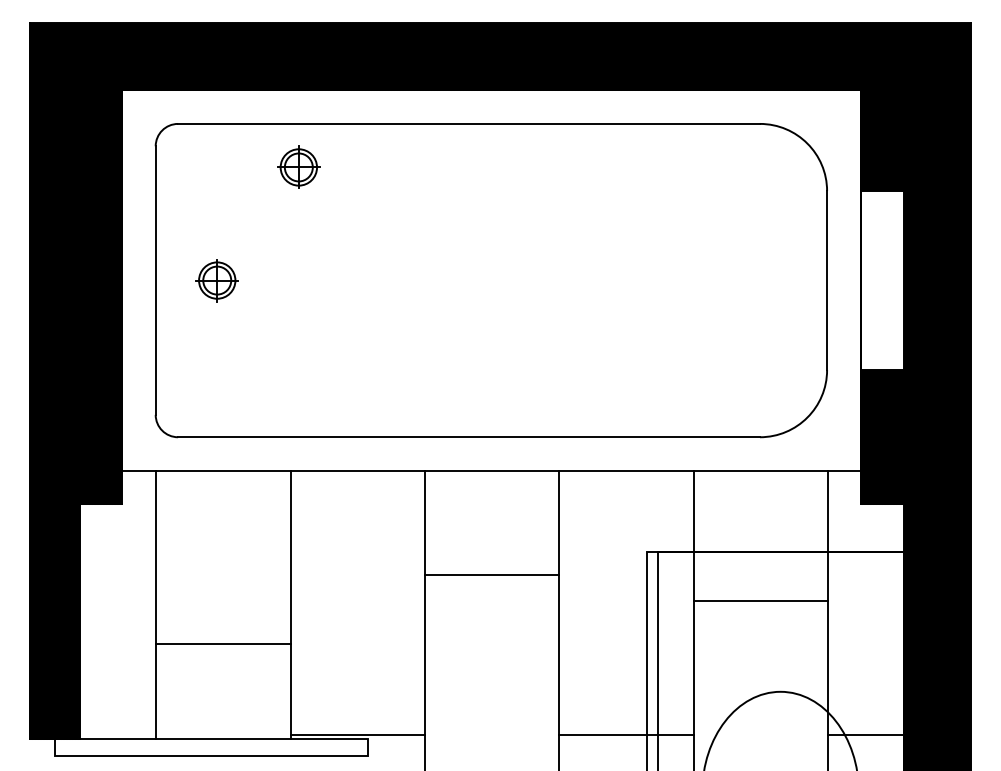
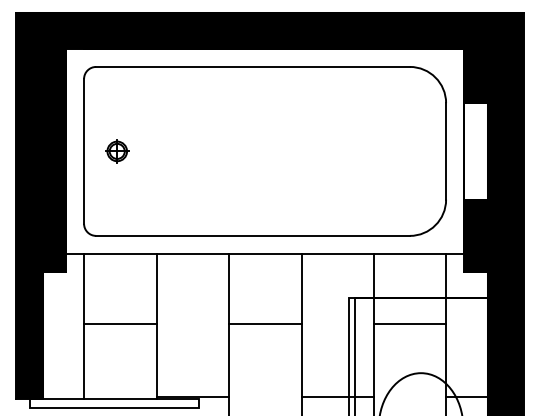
part: (299, 167) -> (161, 90), removed
line: (492, 575) -> (265, 324), moved
line: (223, 644) -> (120, 324), moved

